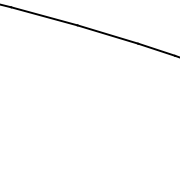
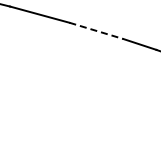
line: (107, 35) -> (96, 31), solid -> dashed

